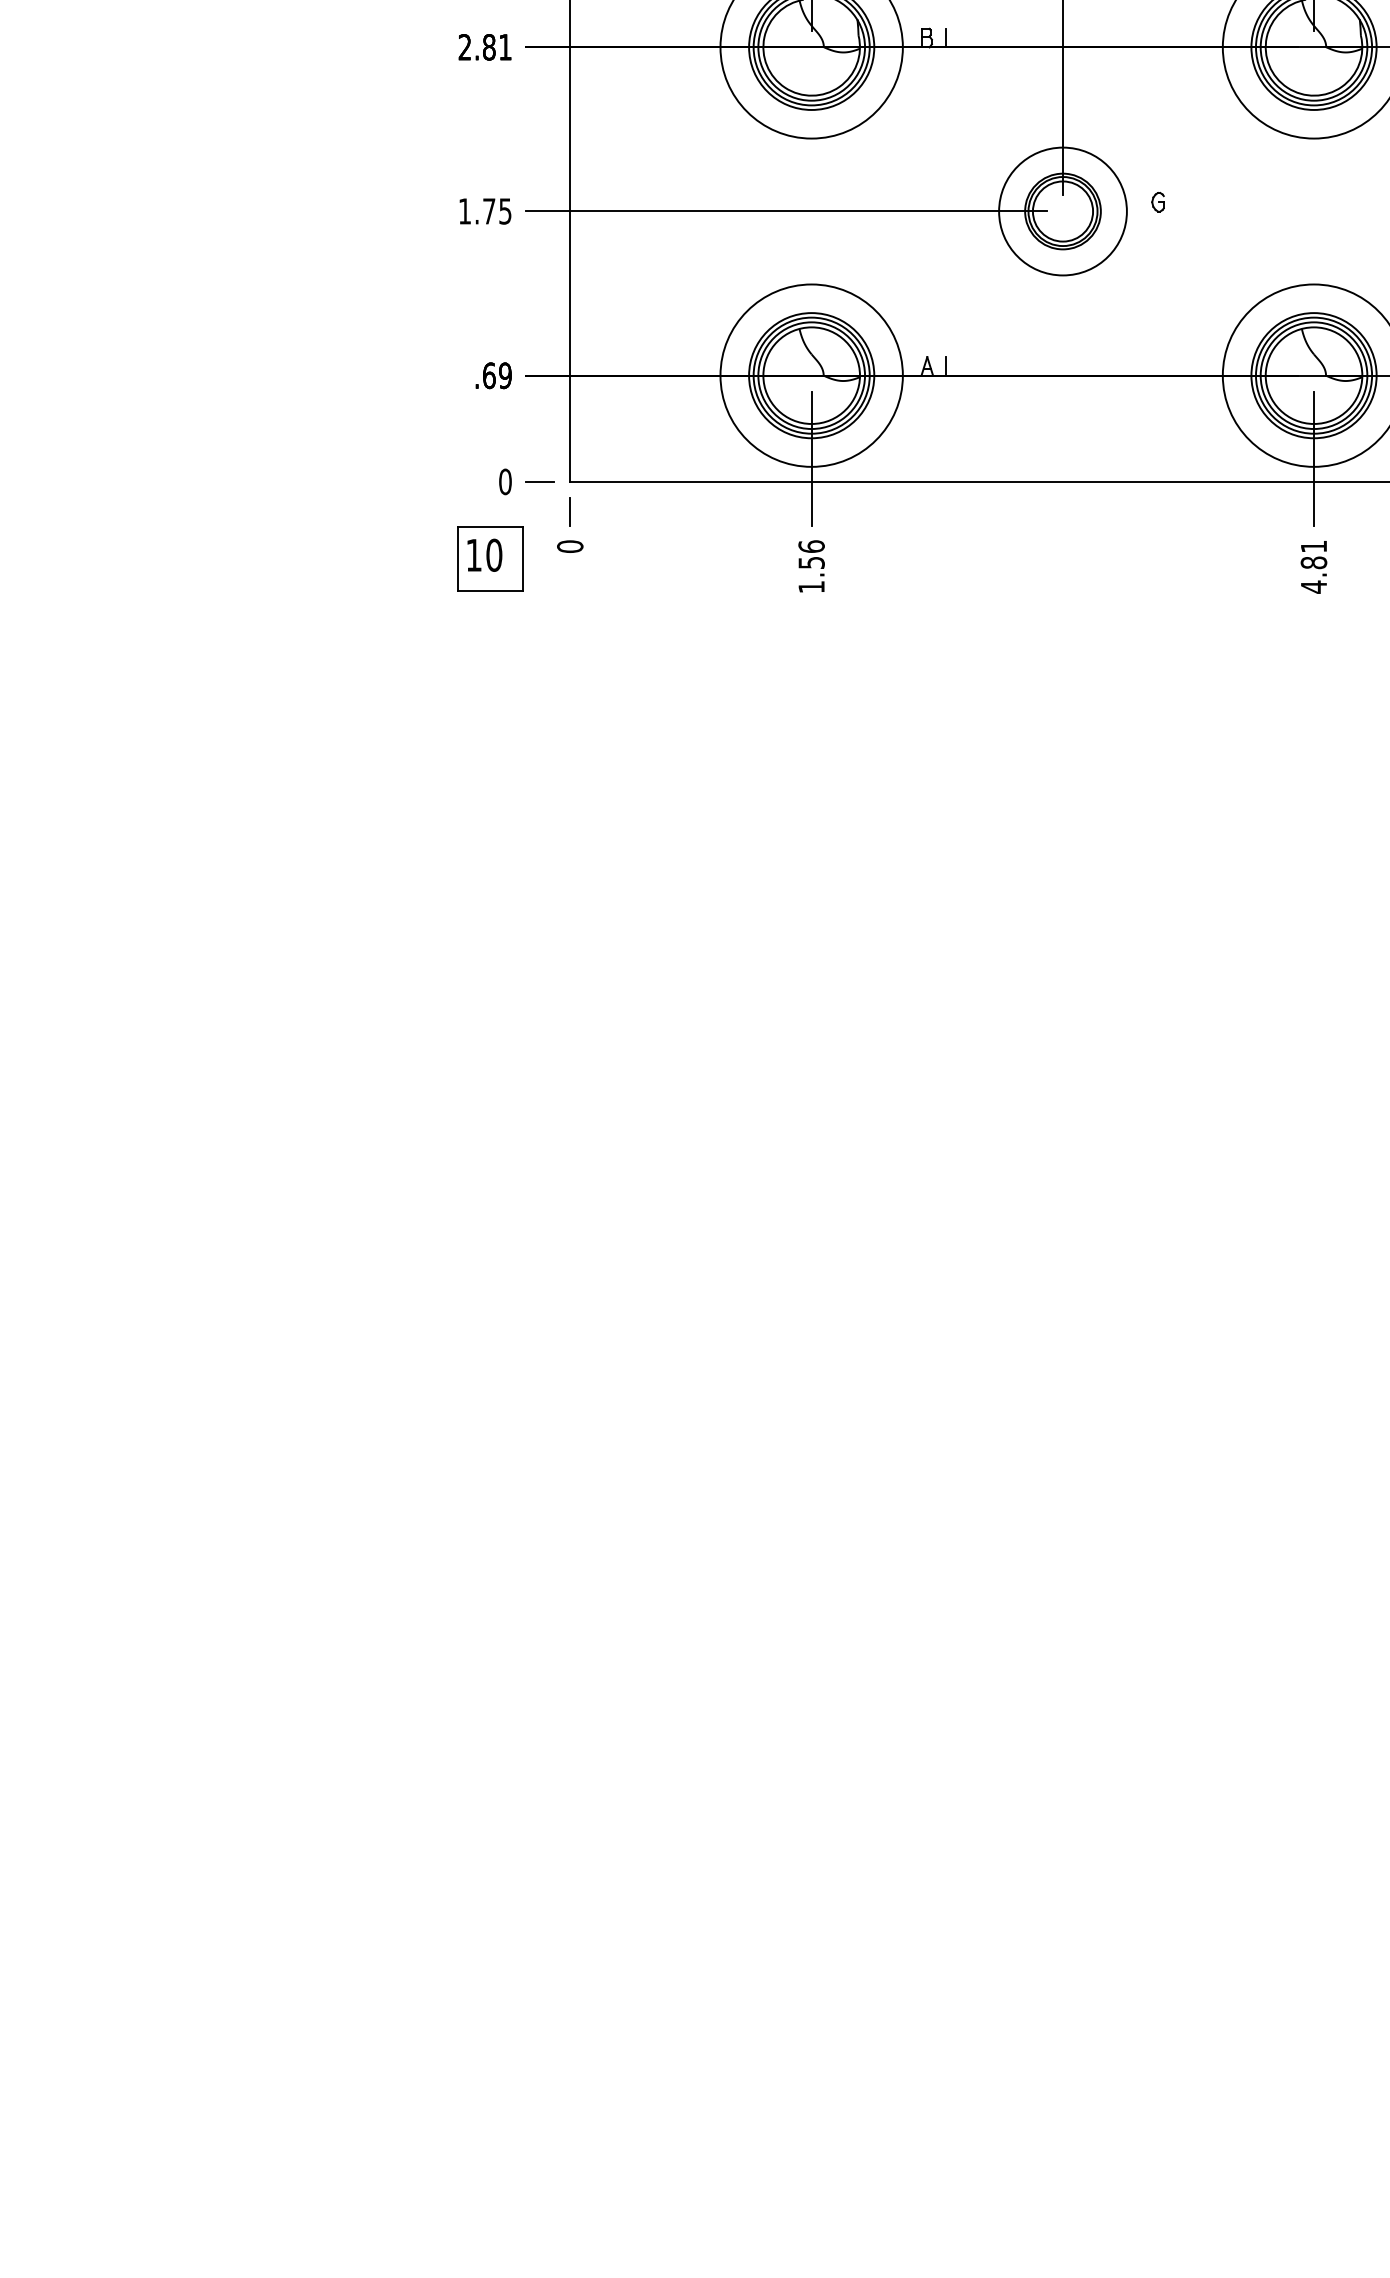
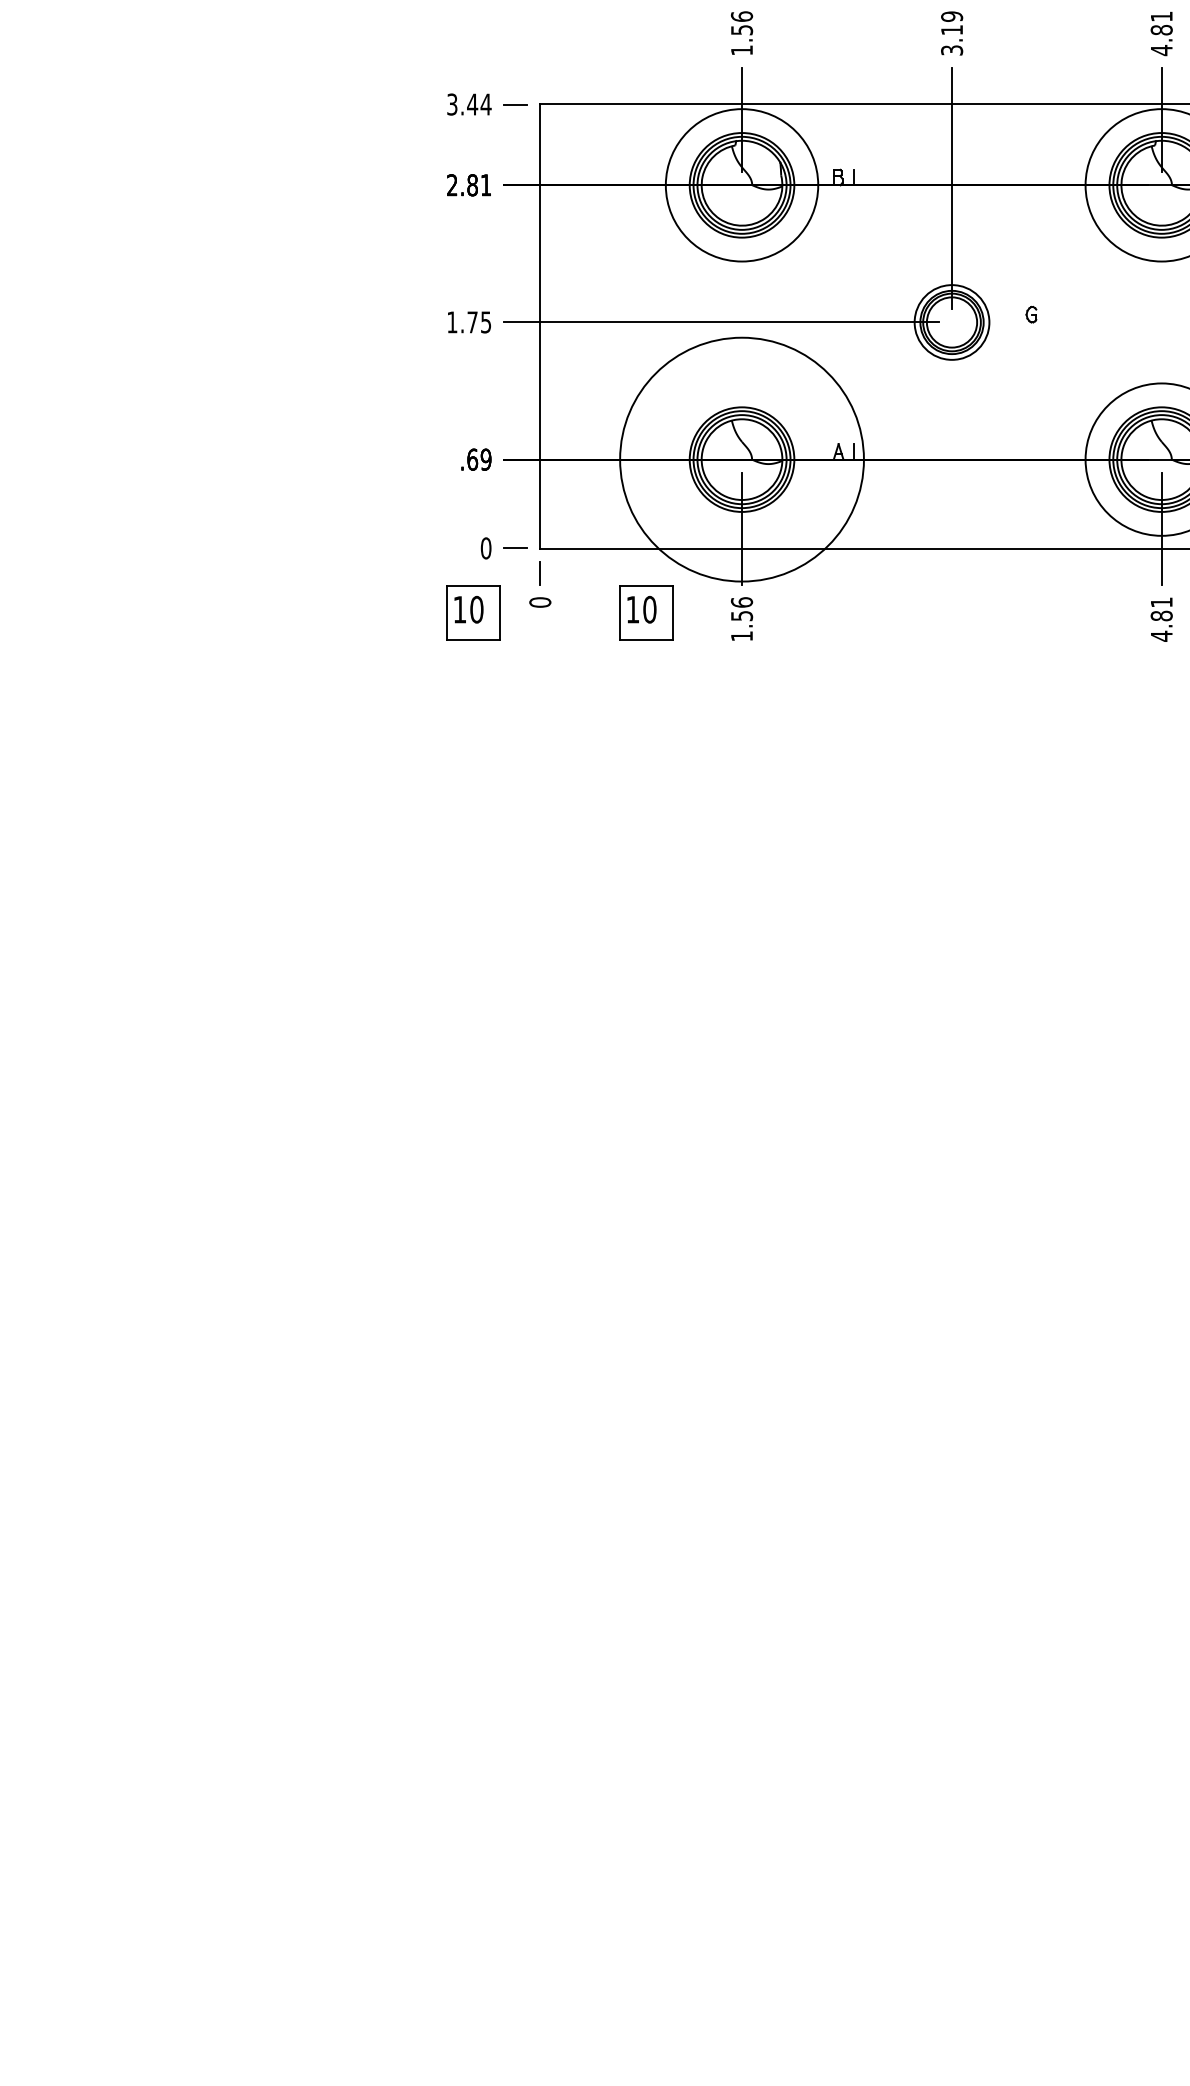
circle: (1062, 211) -> (951, 322), size x0.7
circle: (811, 375) -> (741, 459), size x1.6
part: (697, 558) -> (646, 612), added

